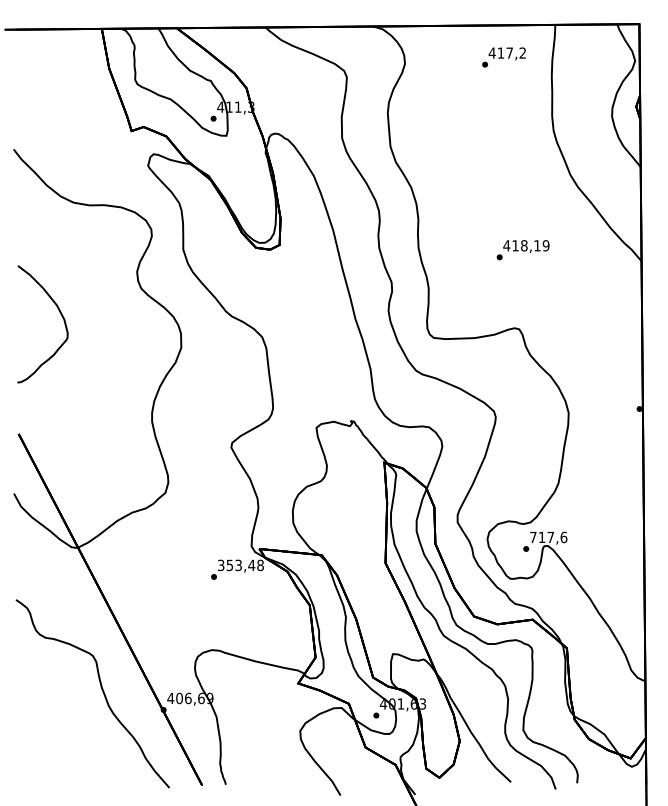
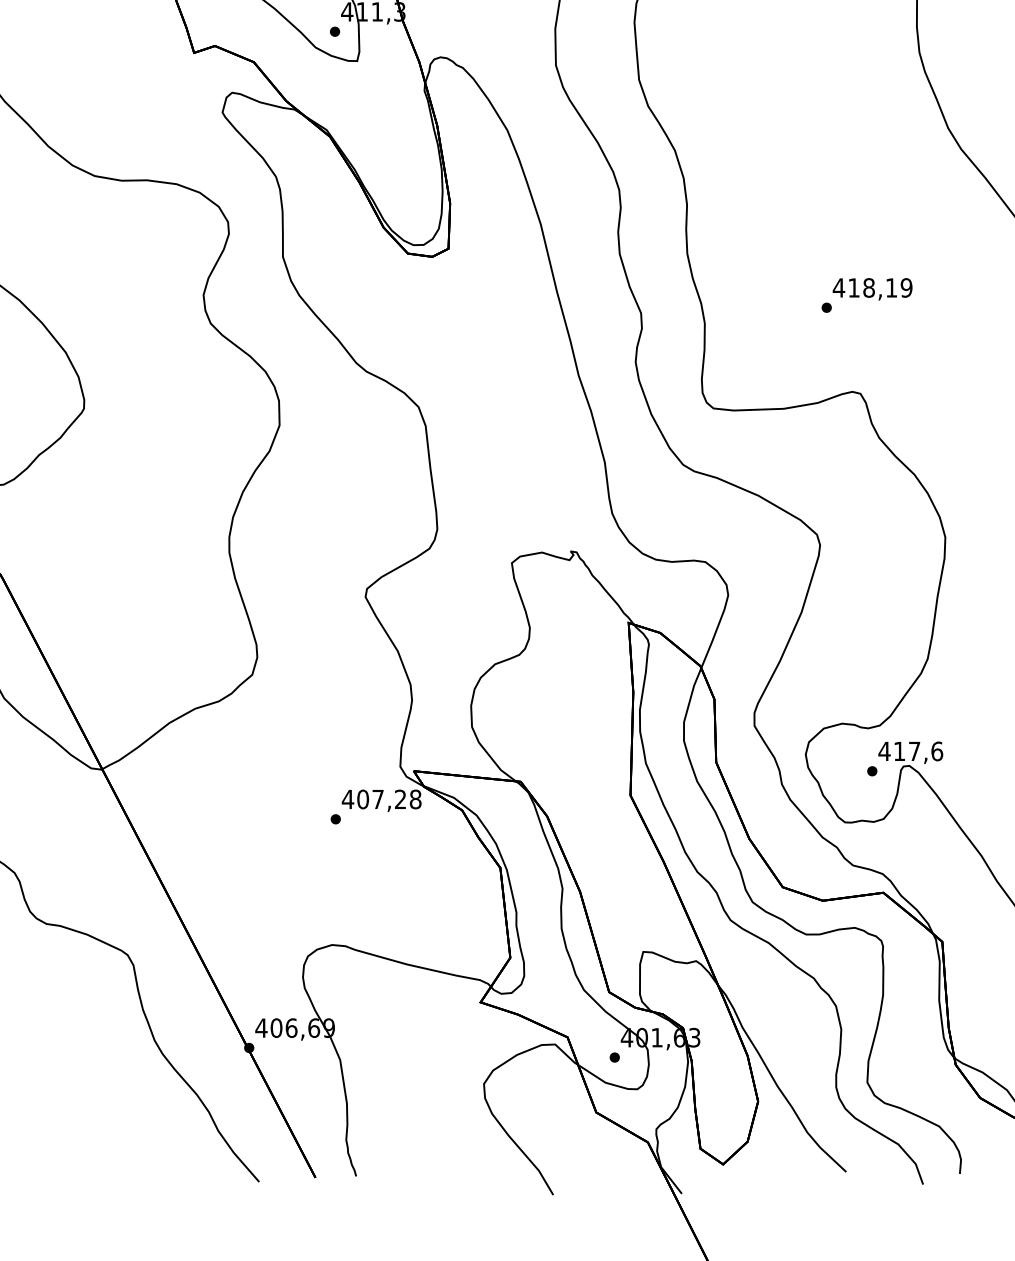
text: (522, 250) -> (865, 296), moved
text: (532, 537) -> (883, 751), 717,6 -> 417,6
text: (236, 565) -> (374, 799), 353,48 -> 407,28

